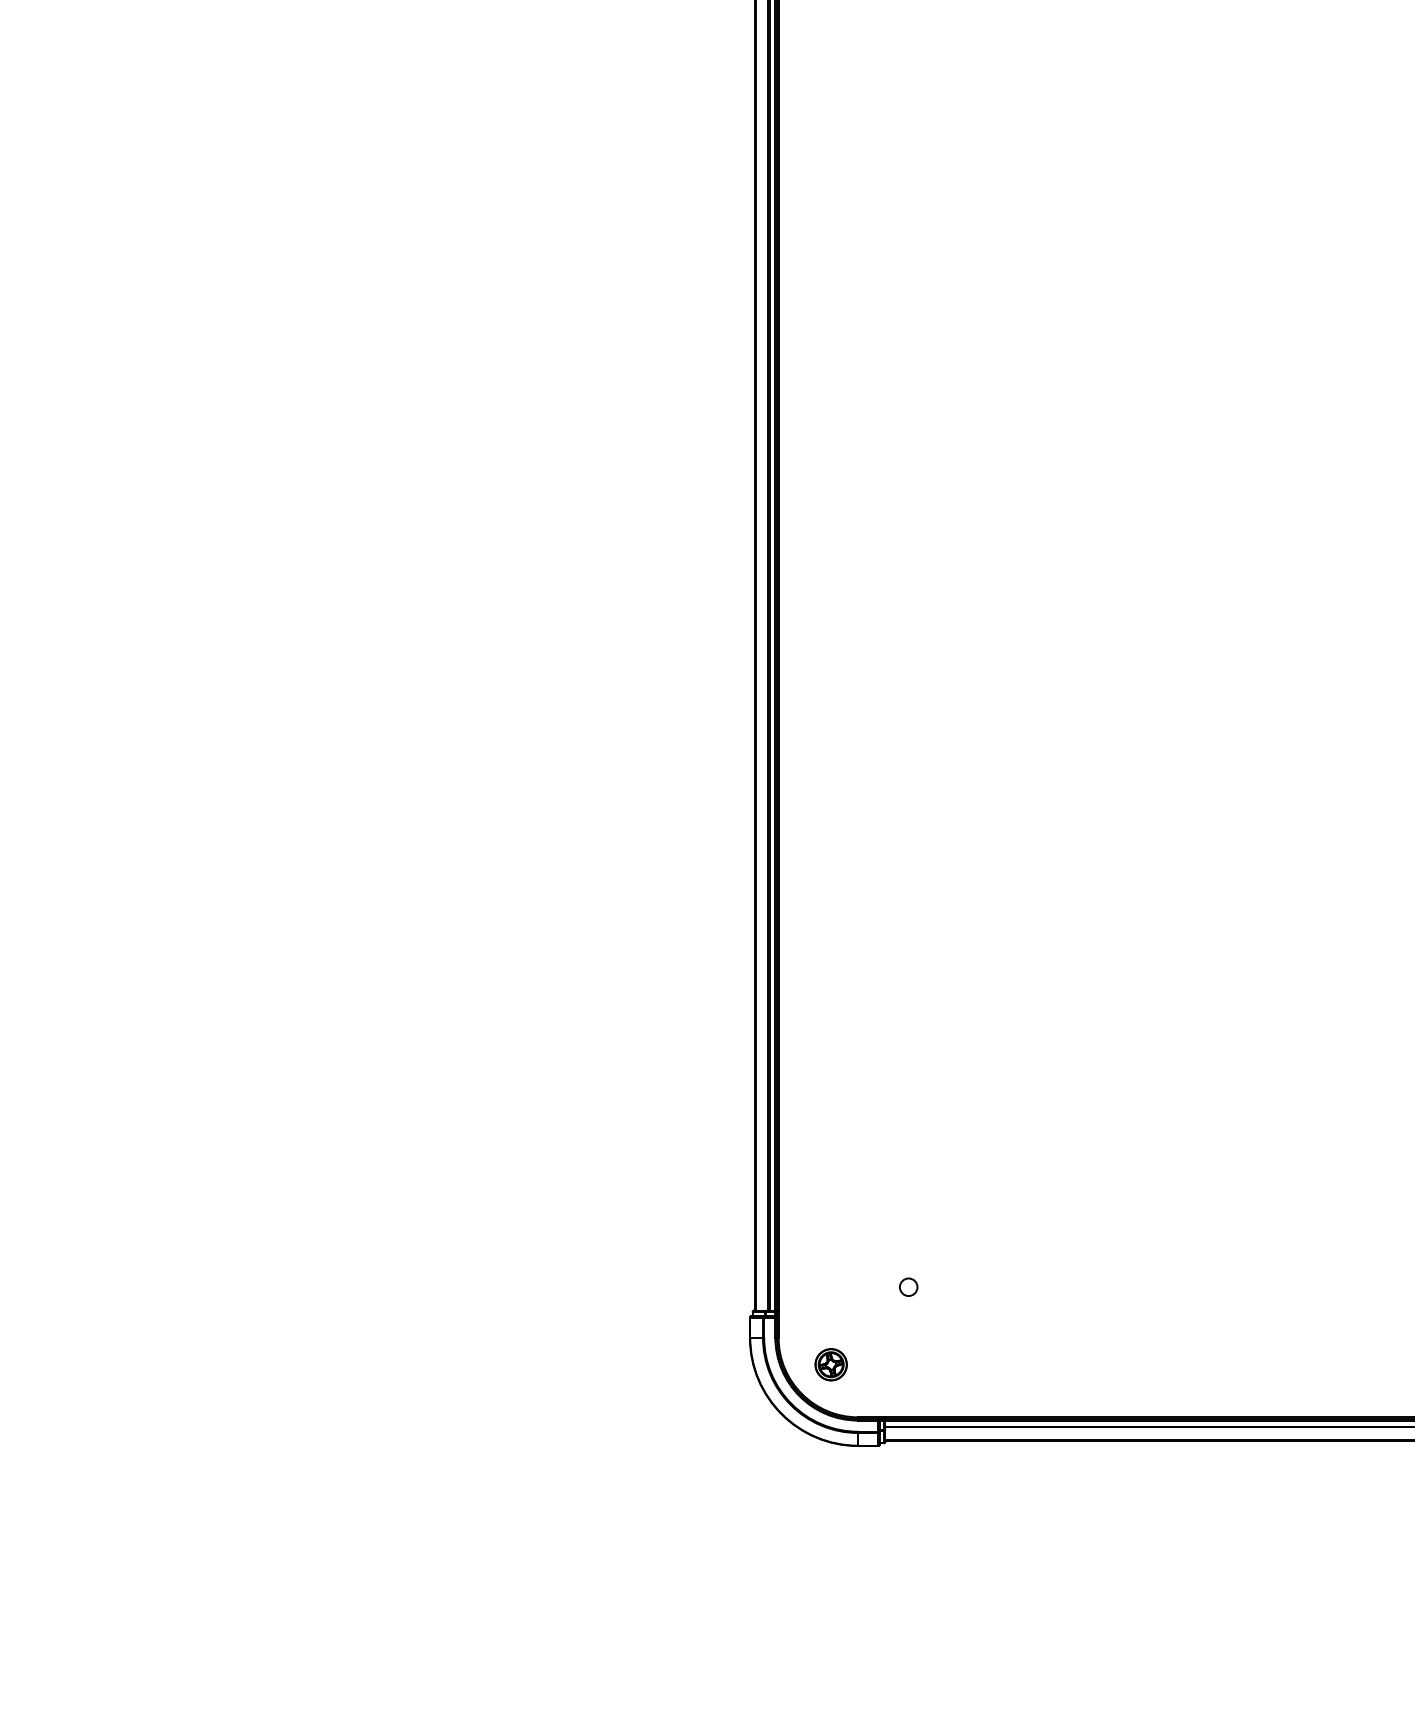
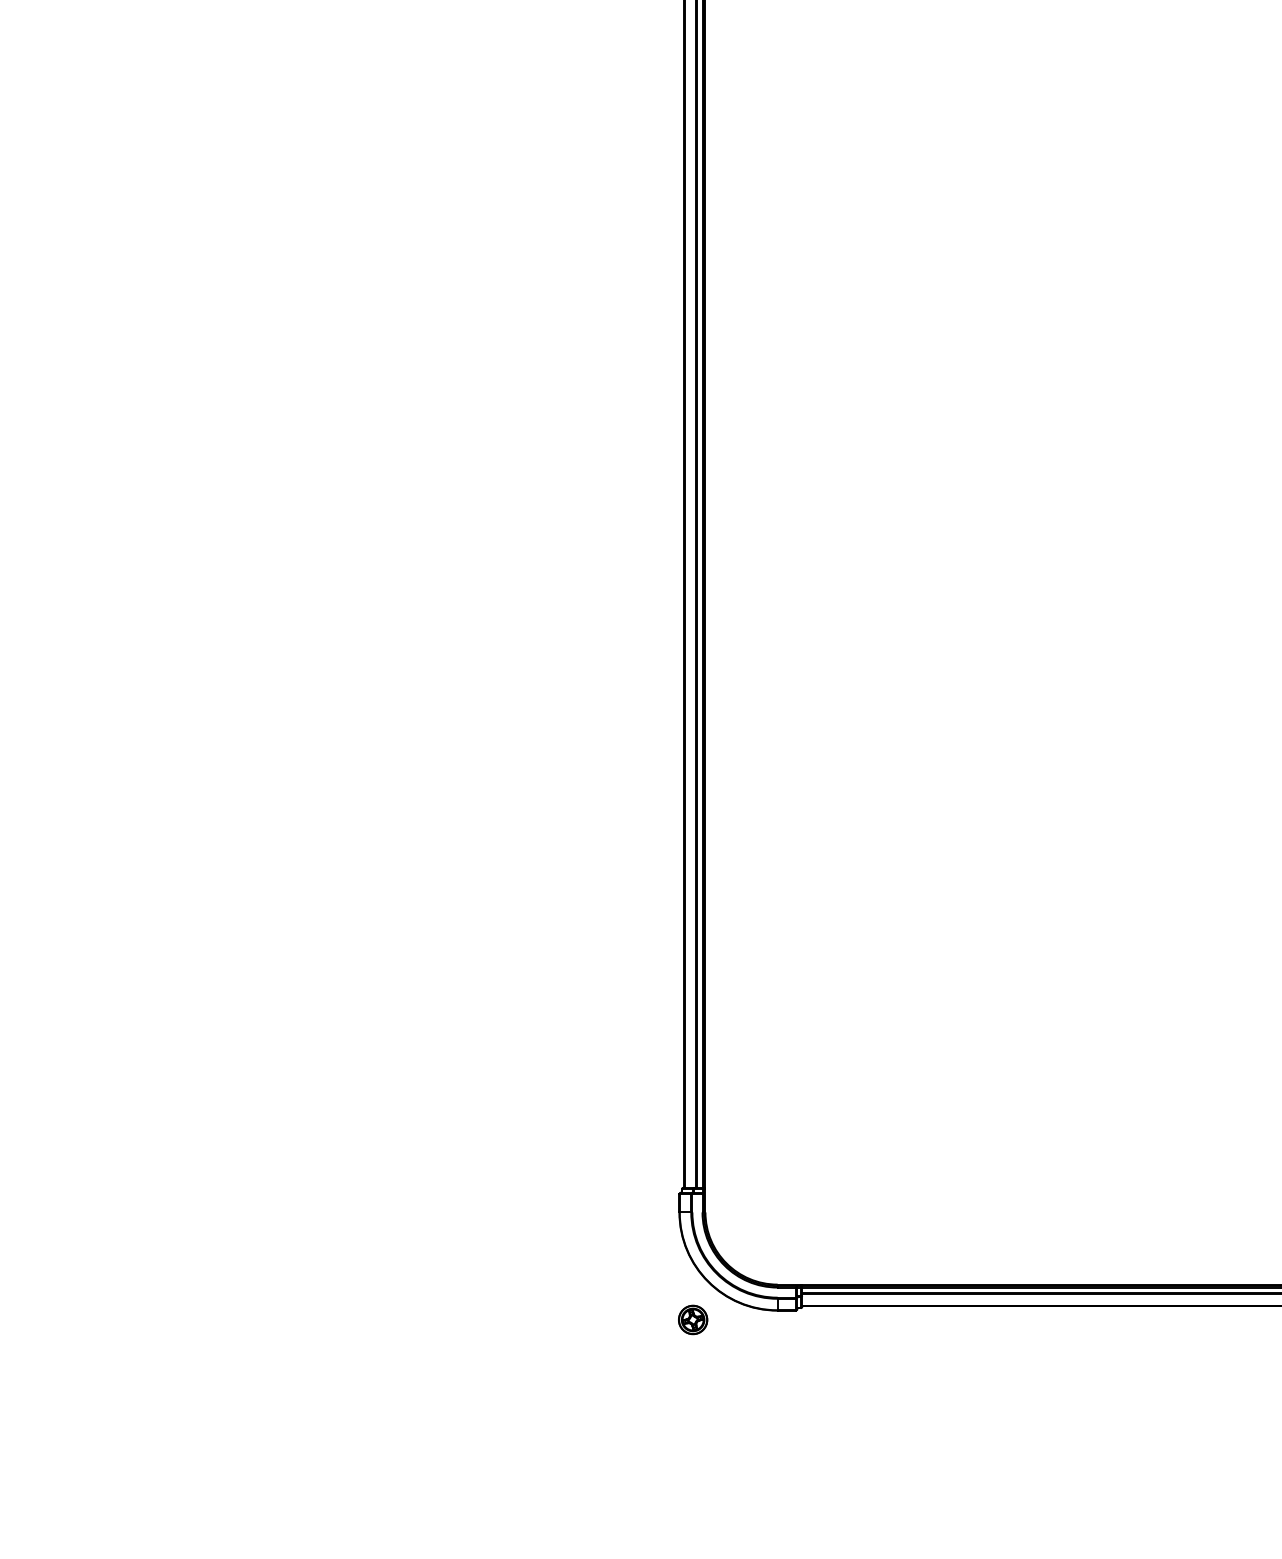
circle: (908, 1287) -> (823, 1166), removed
part: (831, 1364) -> (693, 1319), moved

